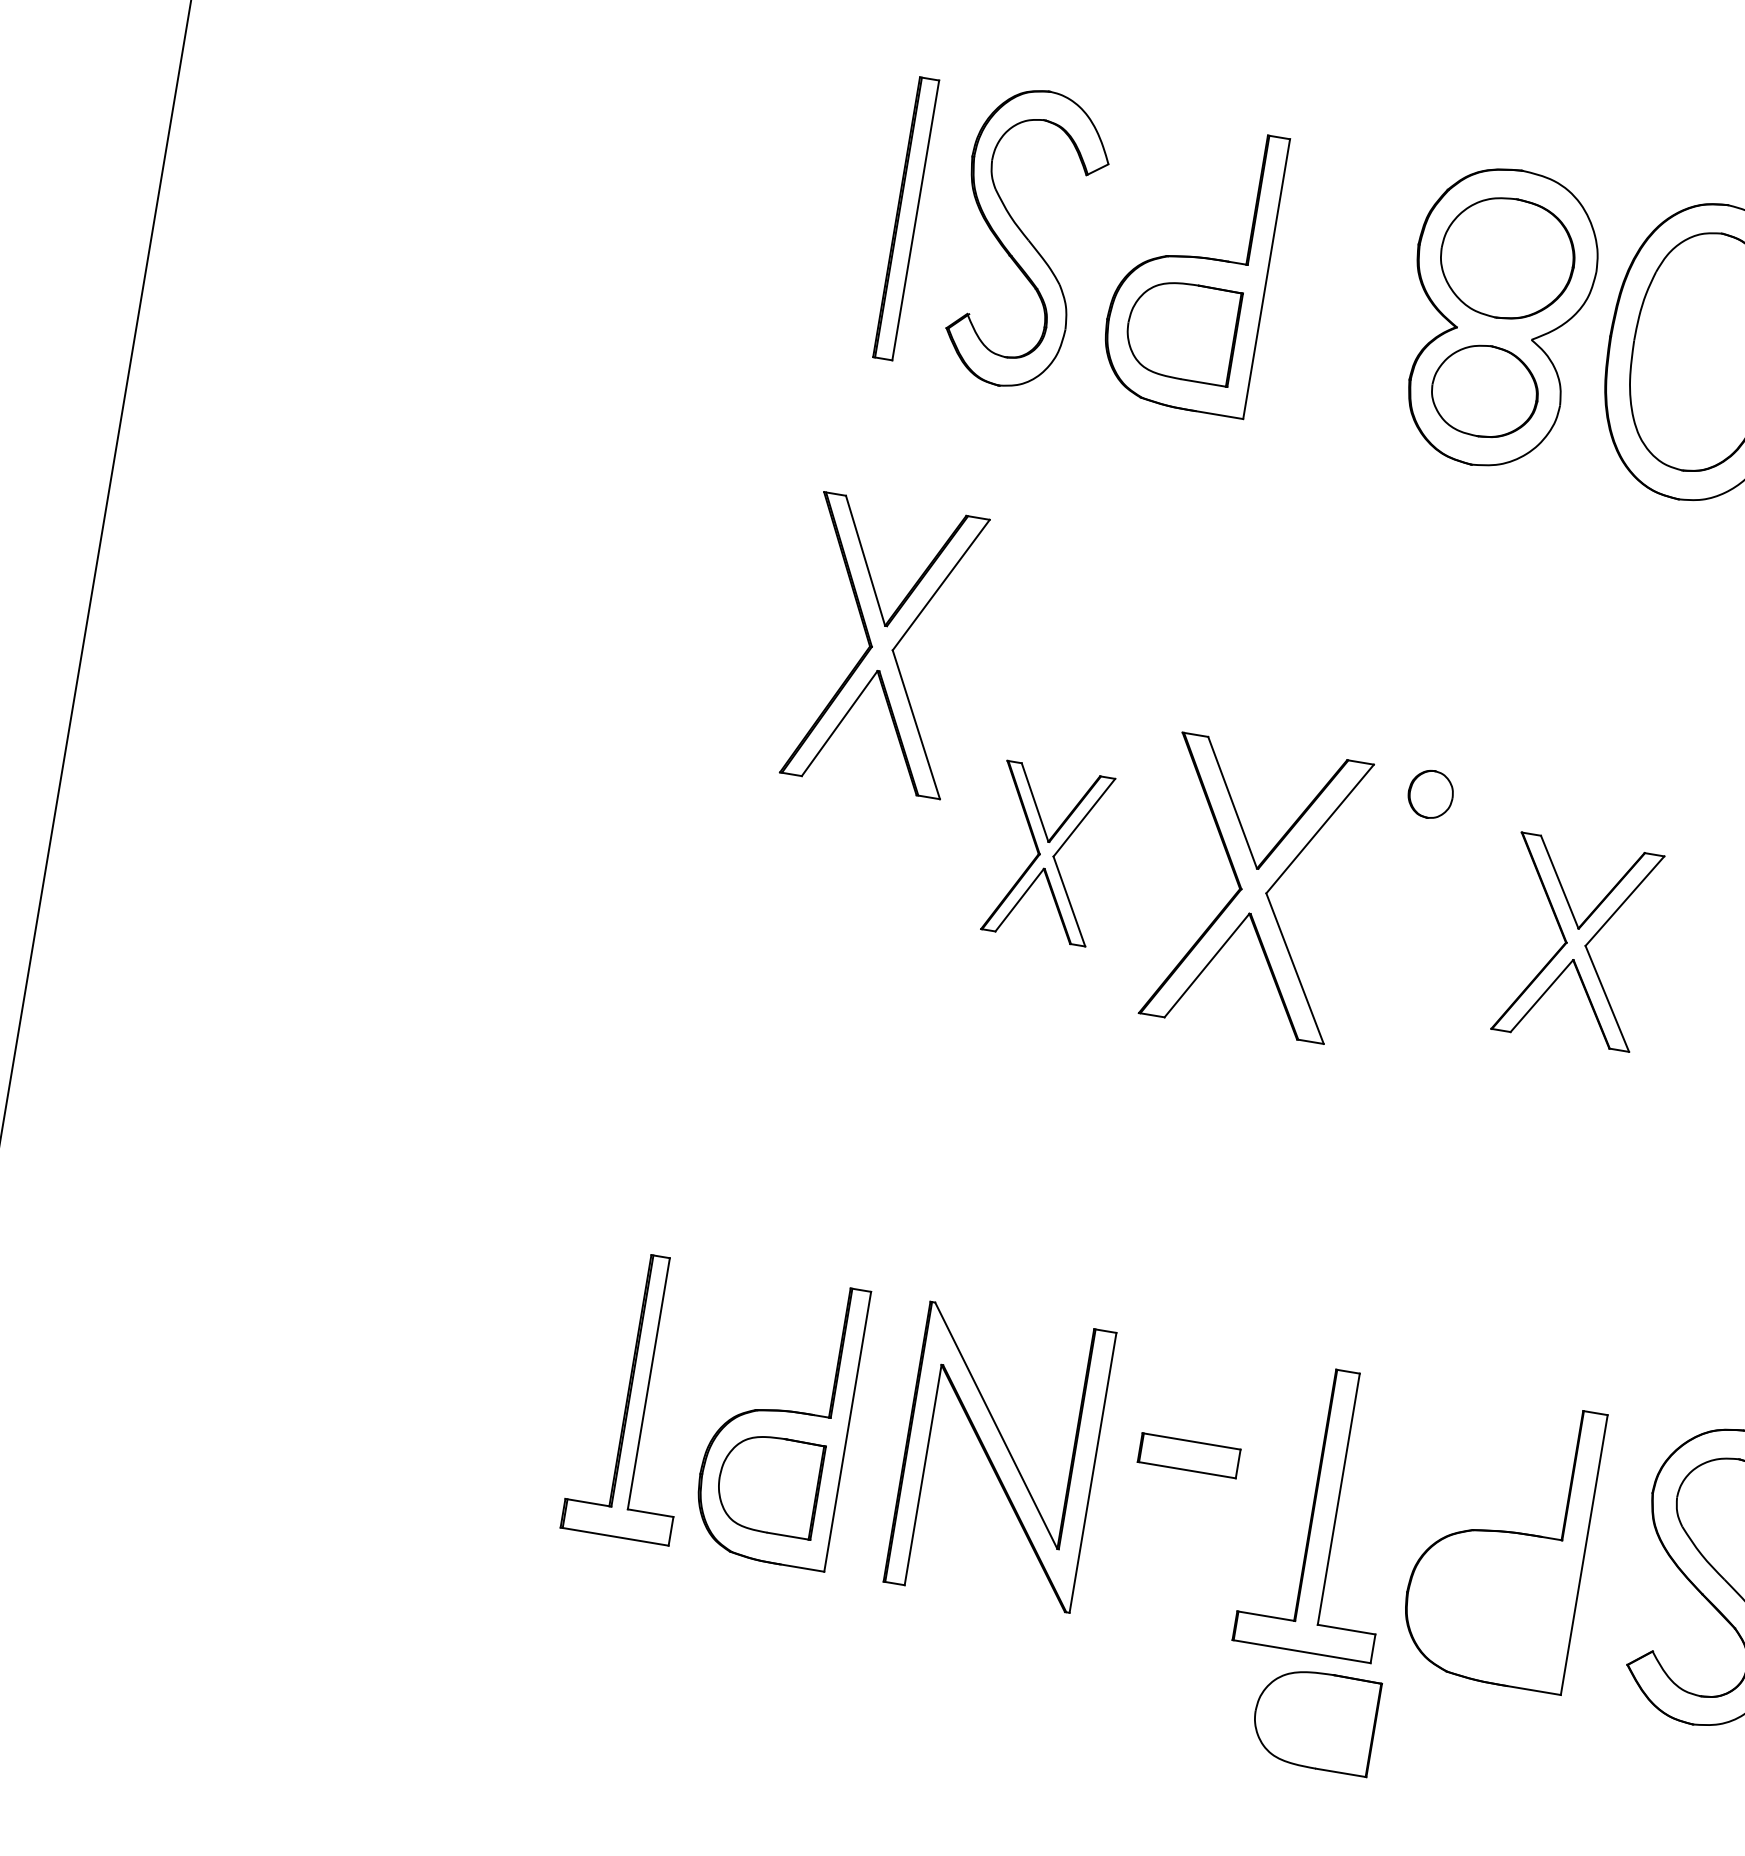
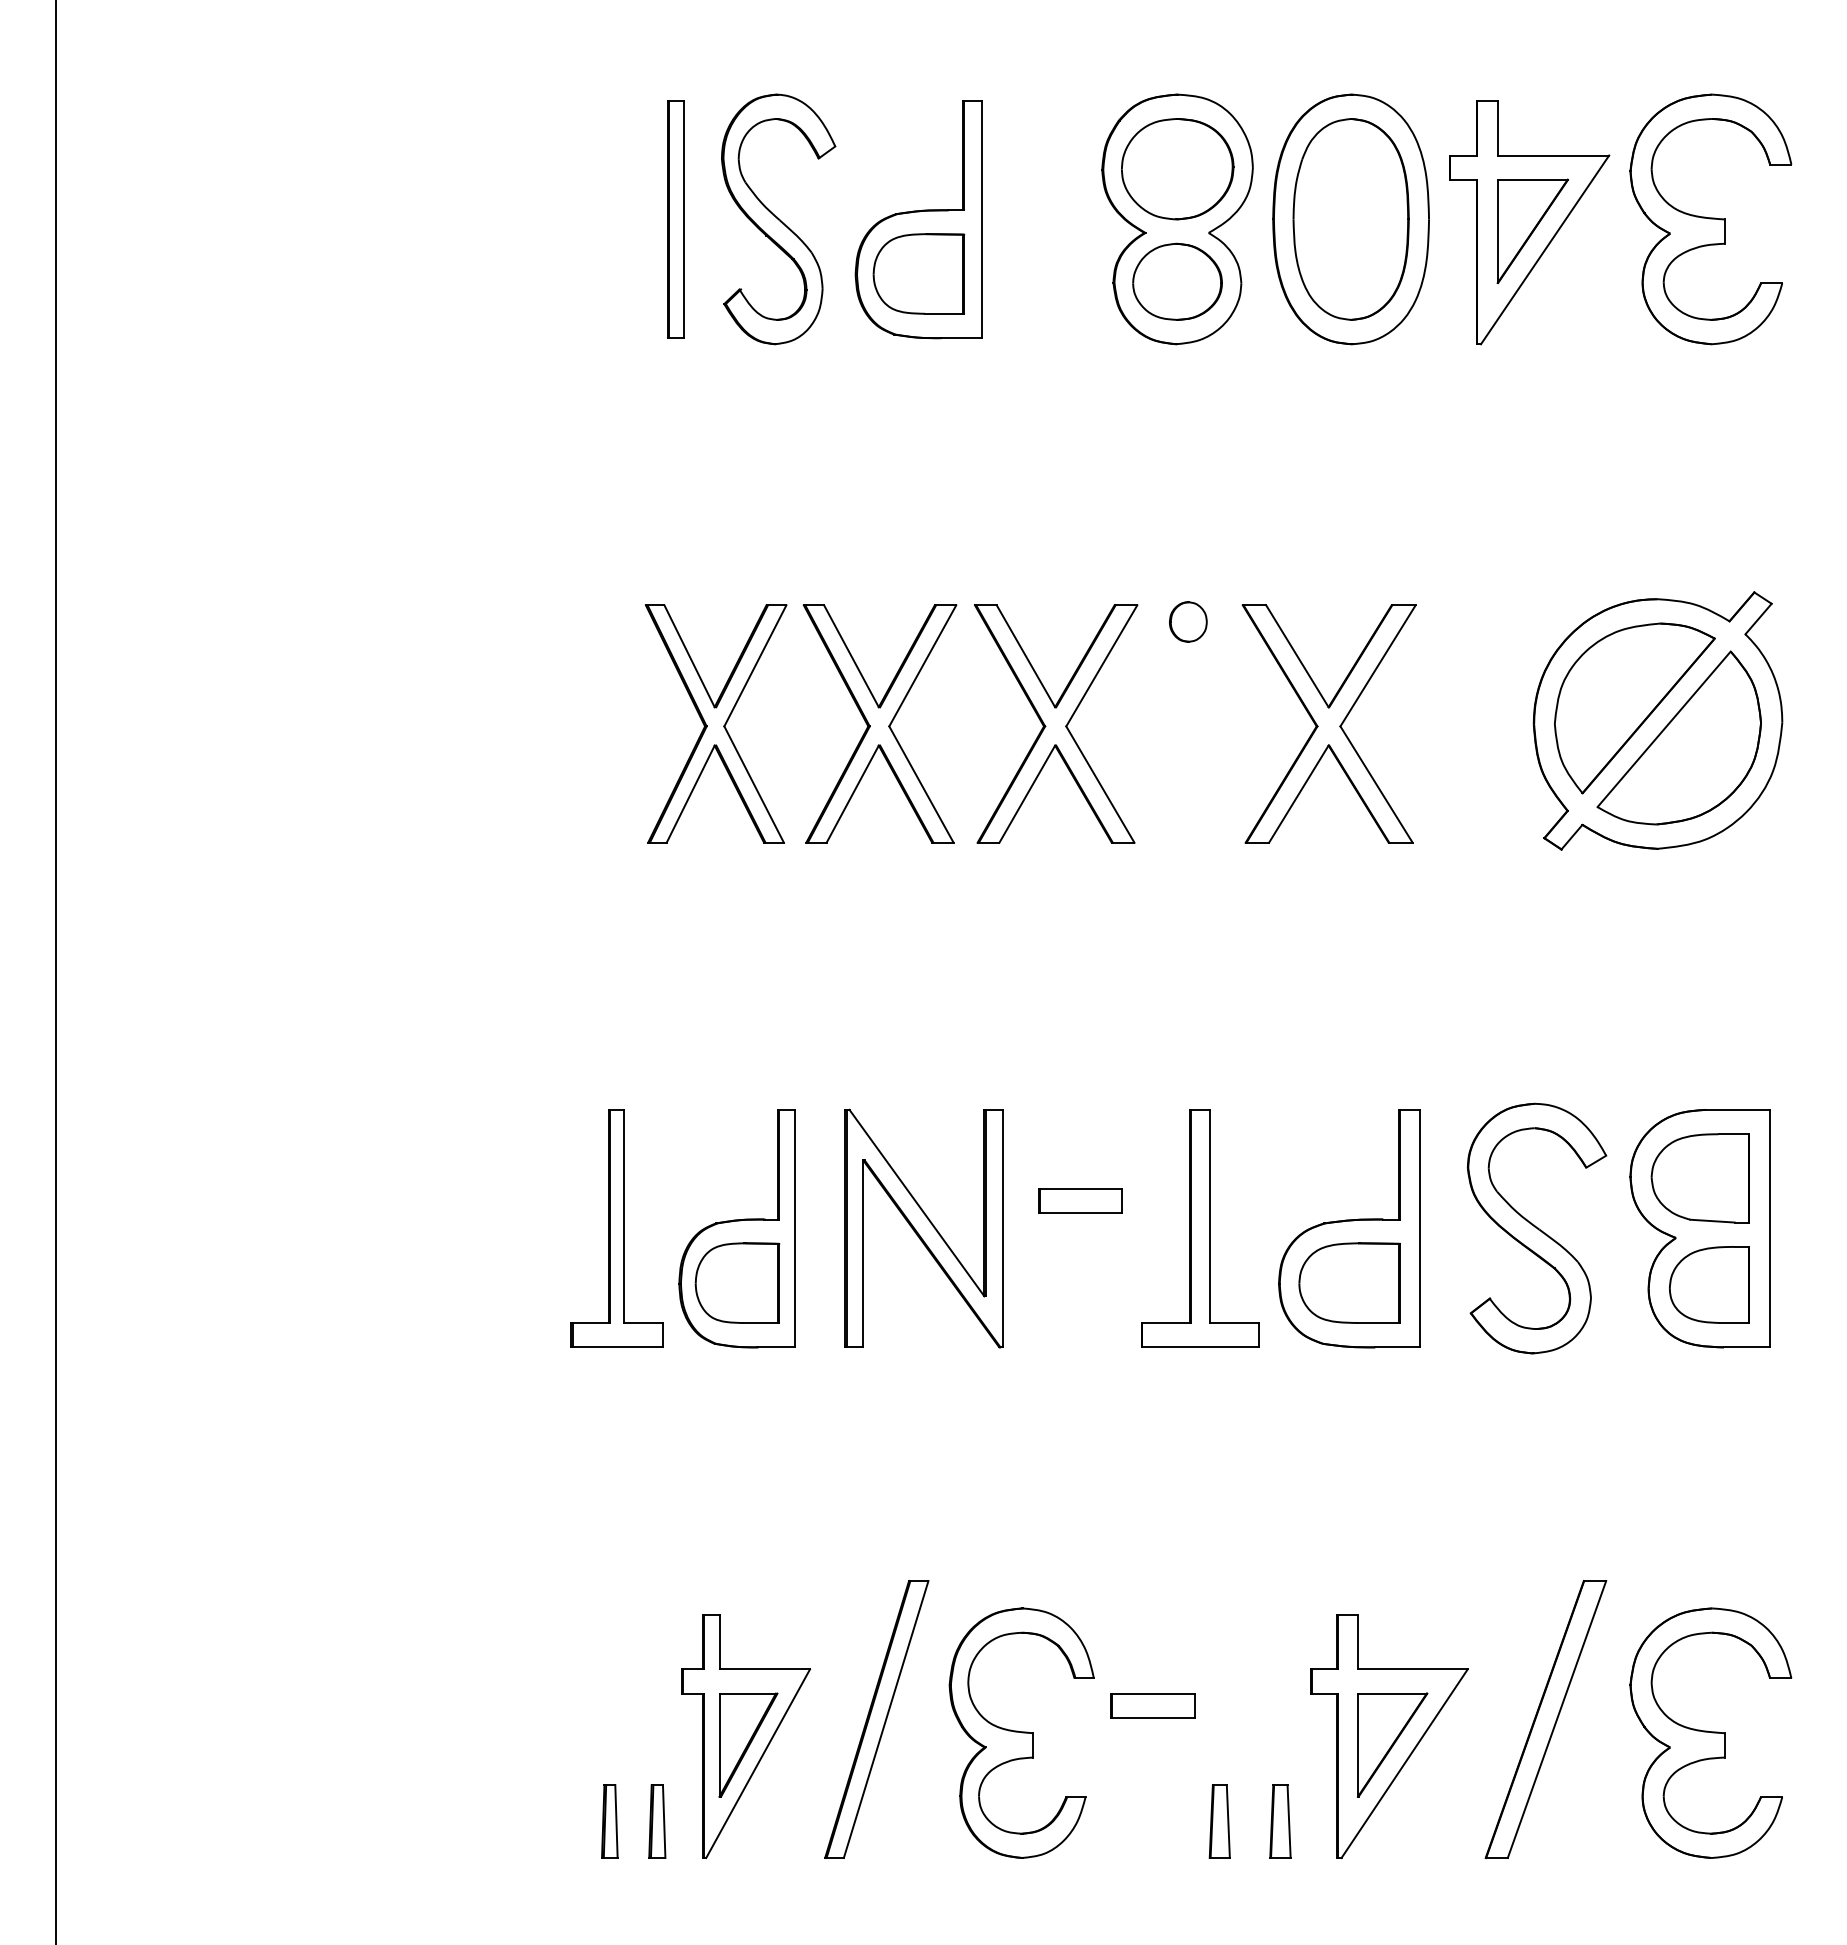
part: (884, 645) -> (716, 723), moved
part: (1046, 853) -> (879, 723), size x1.67
part: (1575, 941) -> (1328, 723), size x1.43
part: (1314, 1719) -> (1349, 1282), moved

